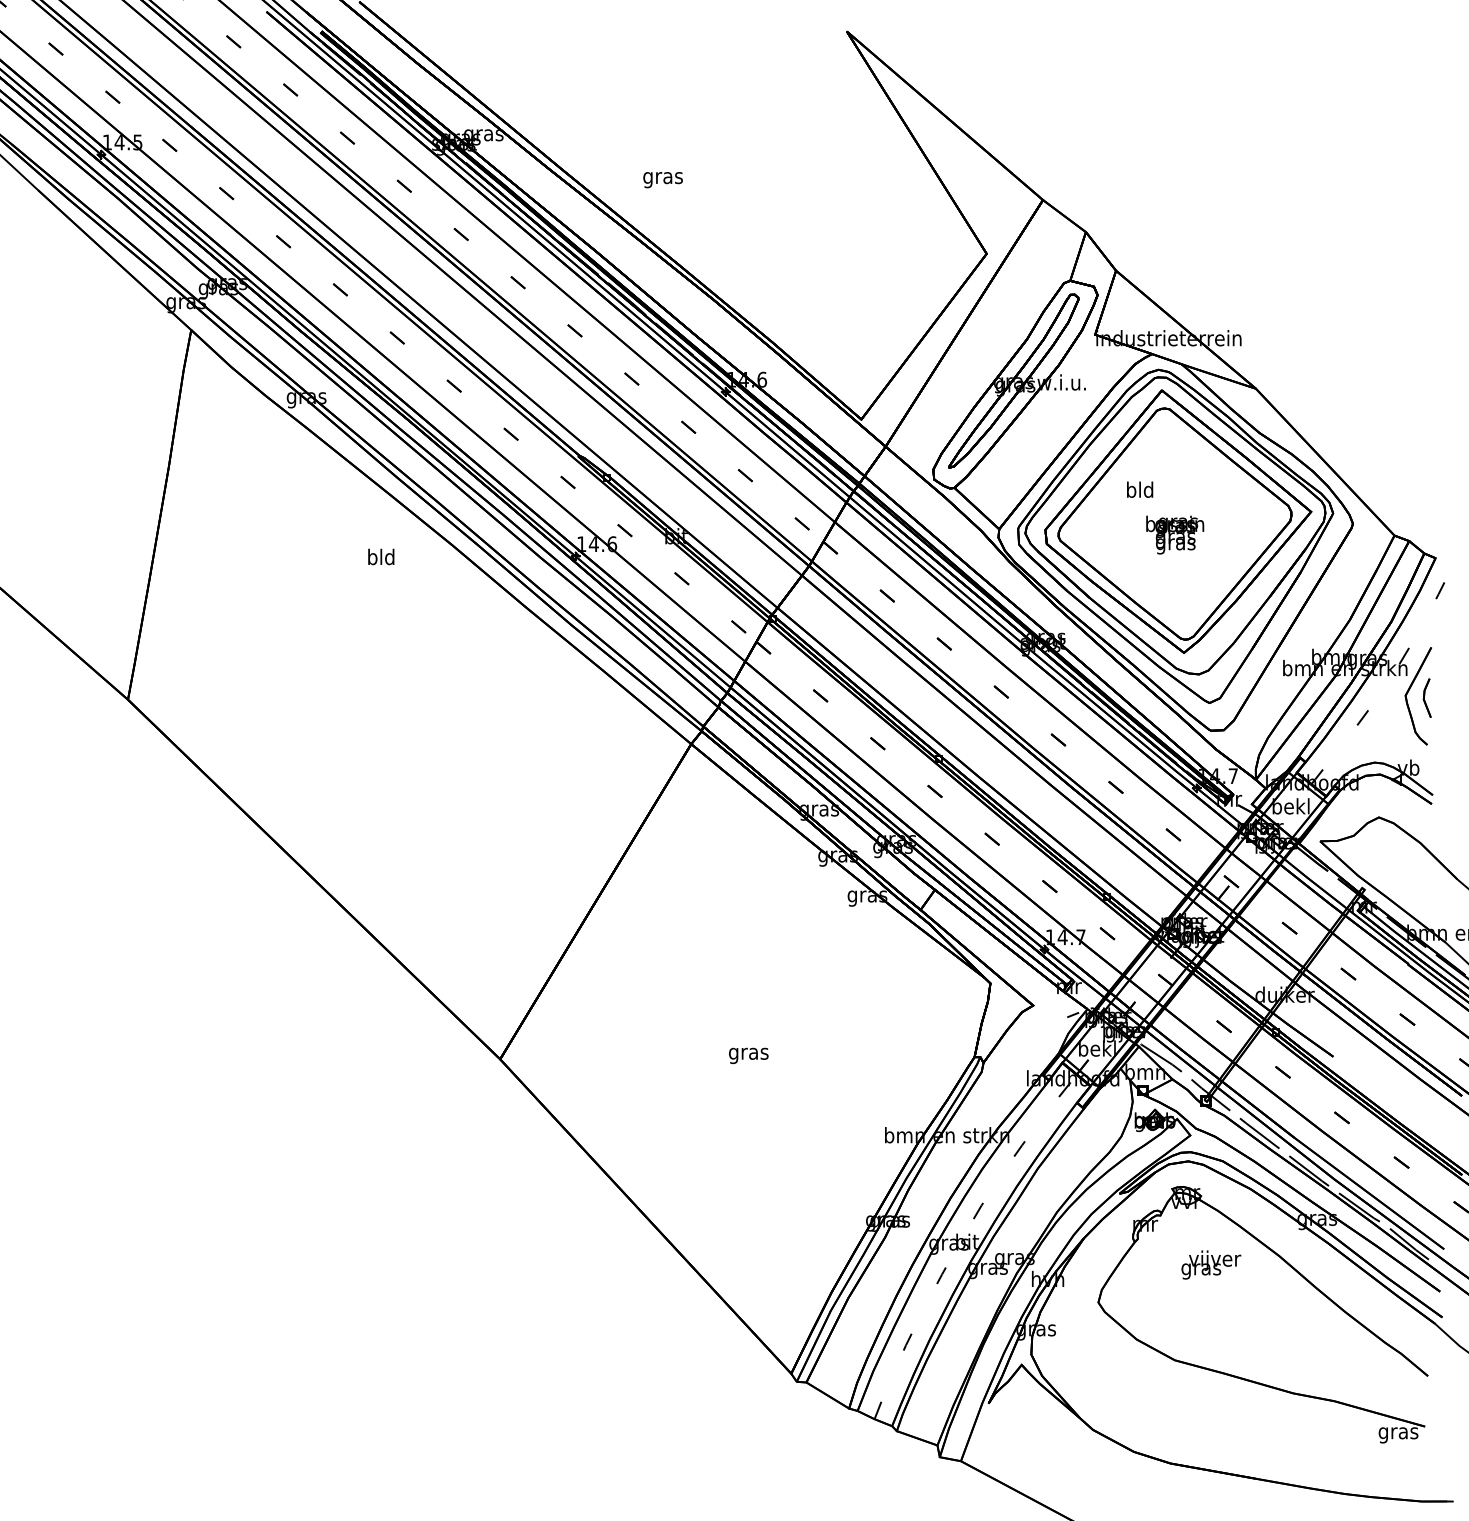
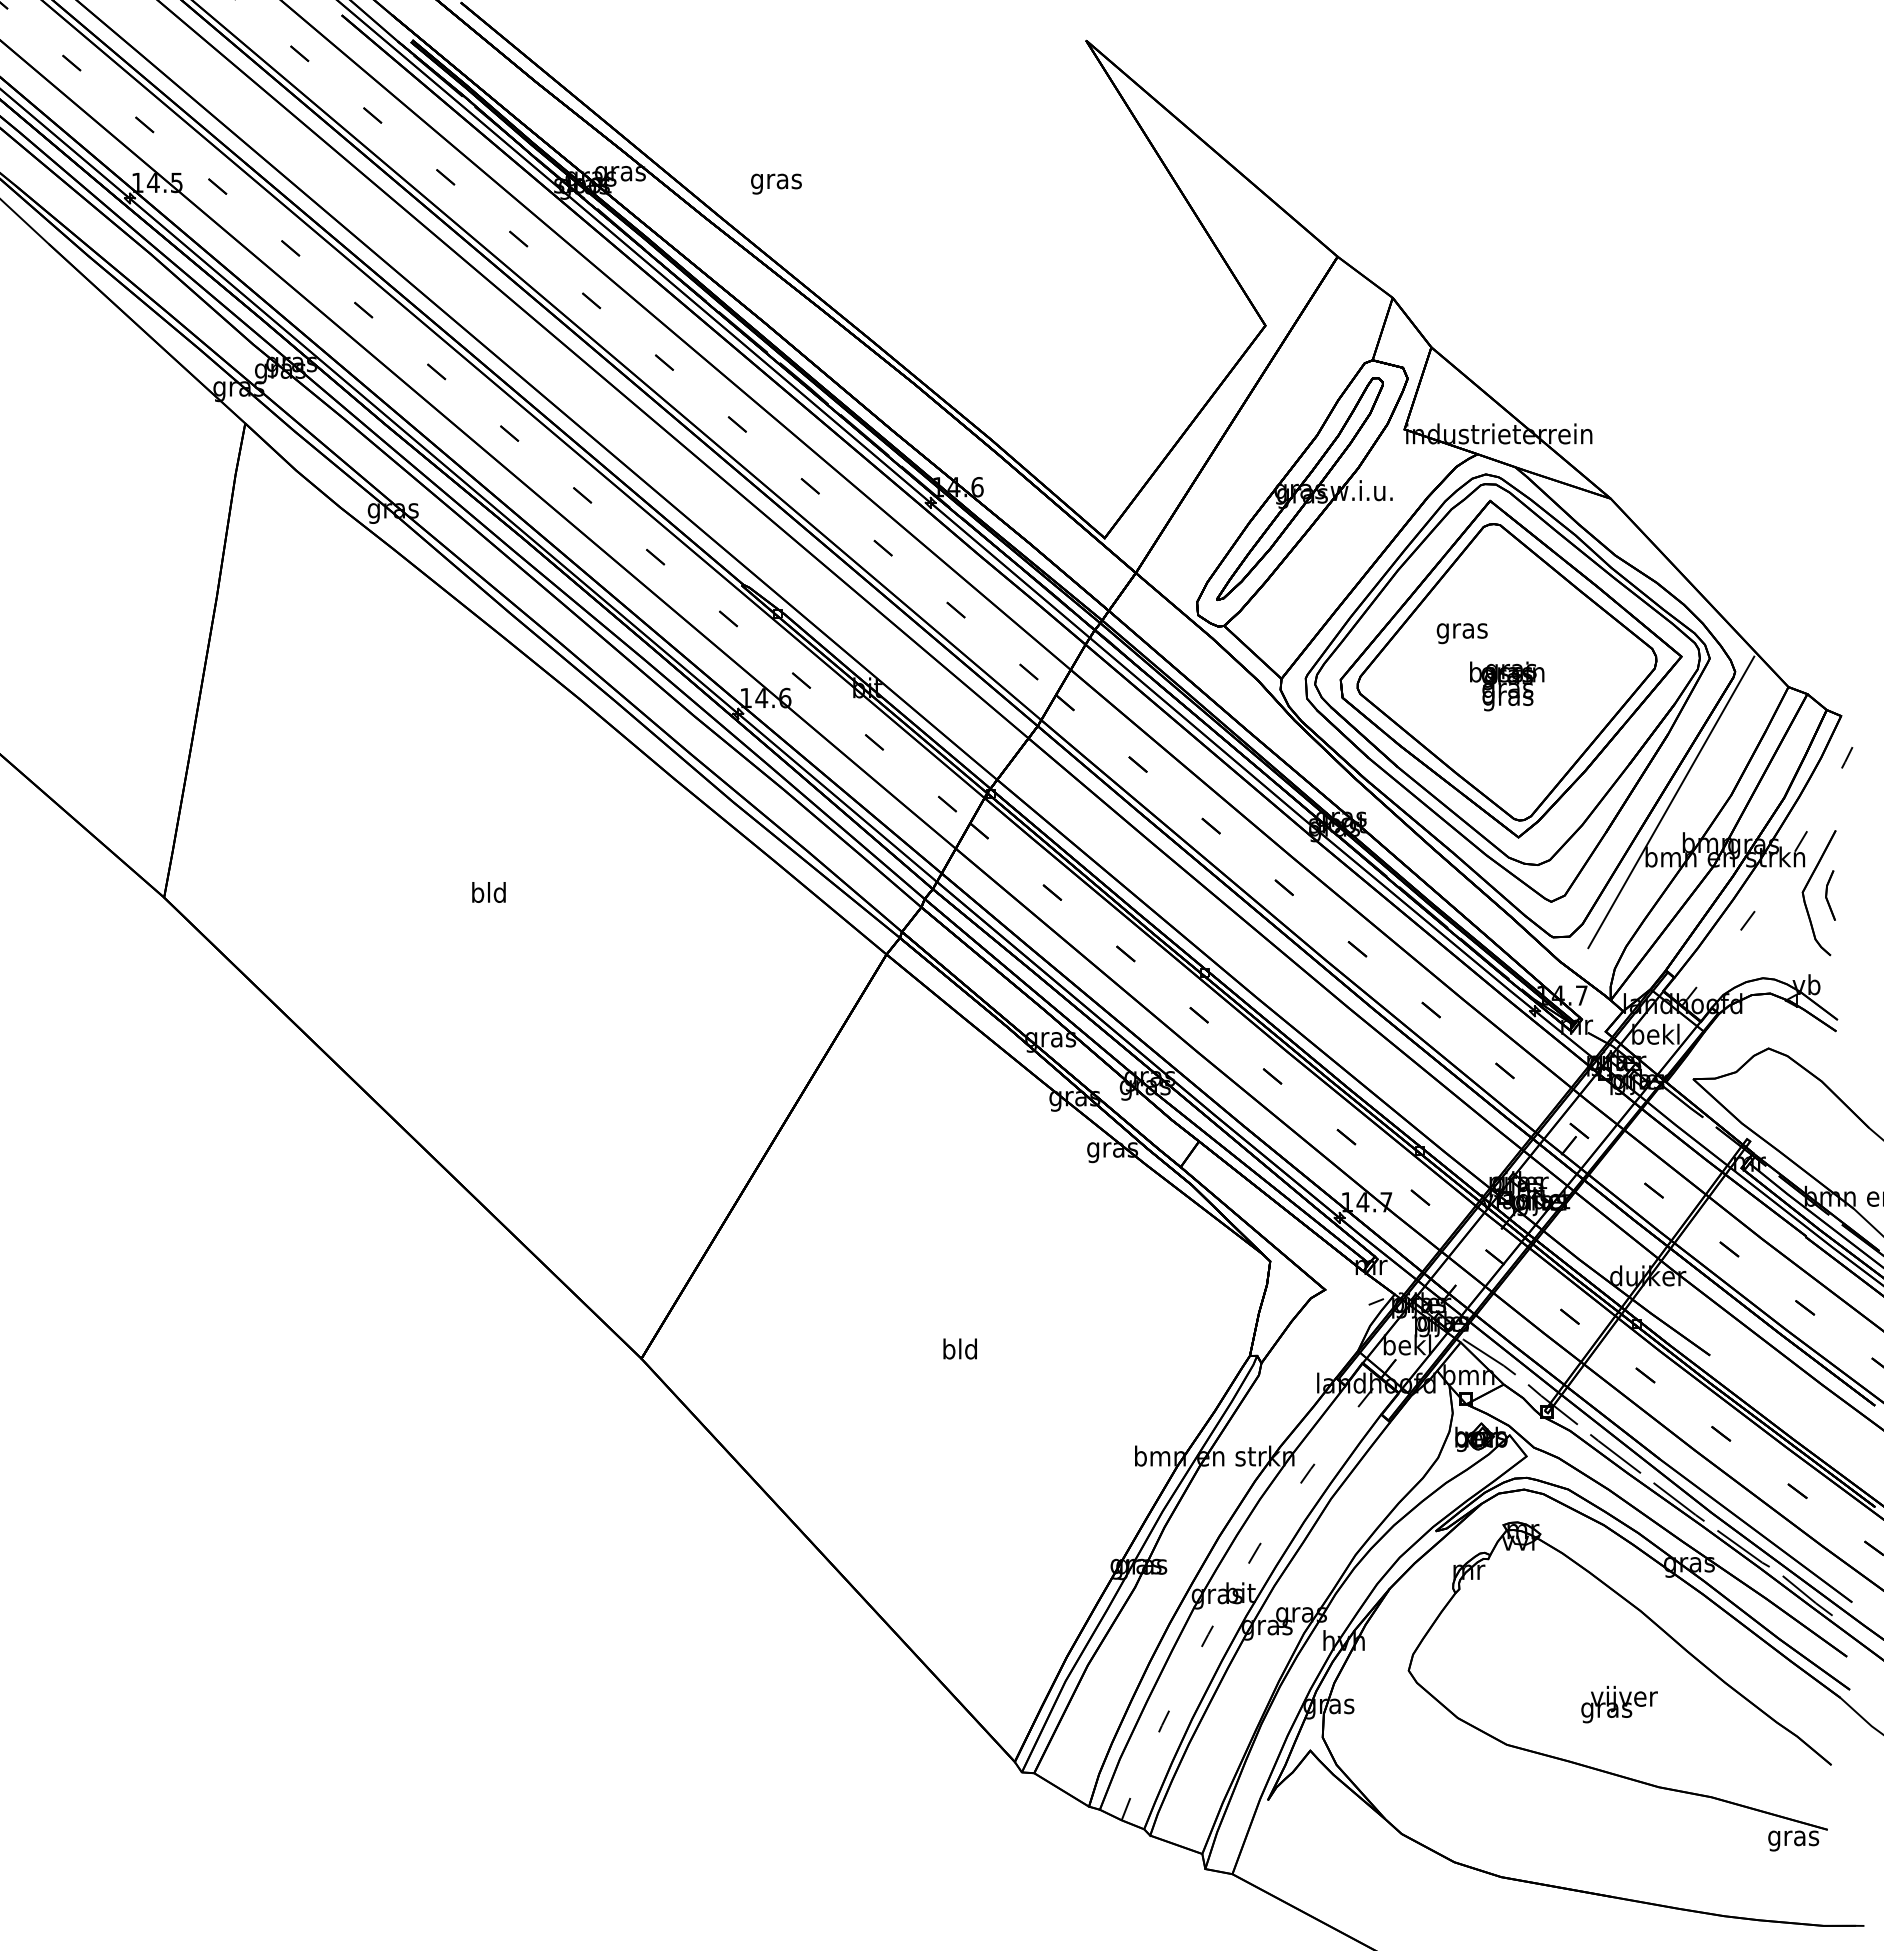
text: (663, 179) -> (776, 183), moved
text: (1139, 491) -> (1461, 630), bld -> gras
text: (380, 556) -> (488, 892), moved
line: (1303, 625) -> (1671, 802), added
text: (748, 1053) -> (959, 1351), gras -> bld
text: (1211, 1264) -> (1619, 1704), moved

